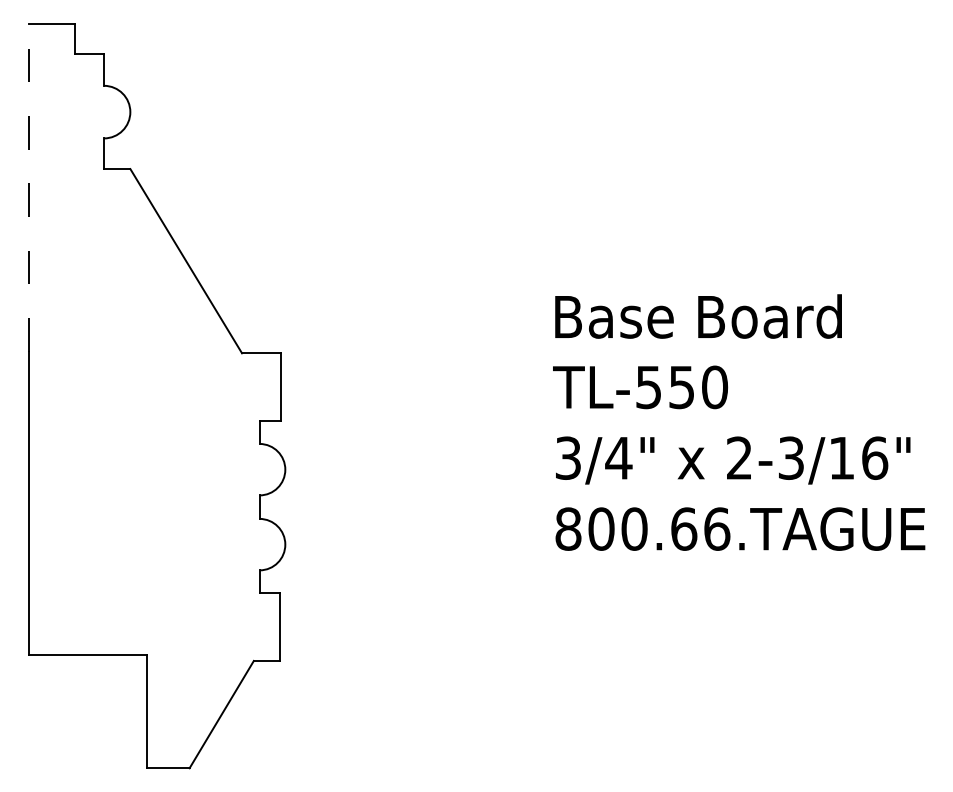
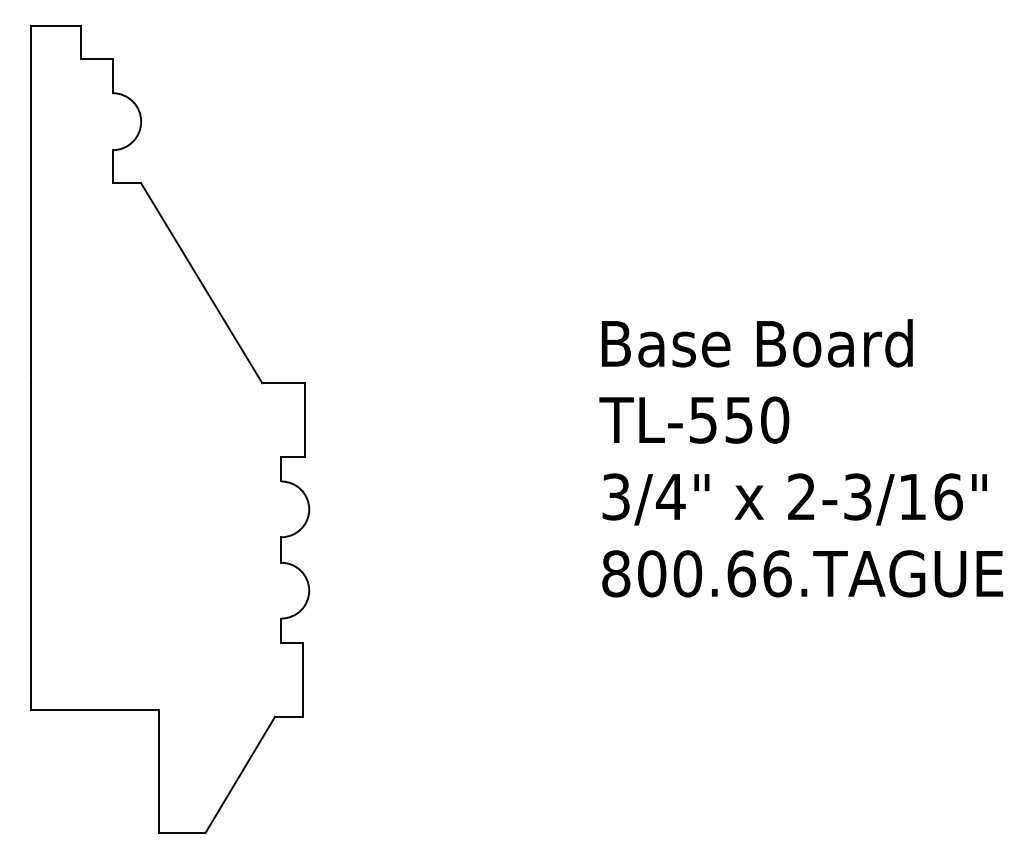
line: (28, 187) -> (30, 203), dashed -> solid

